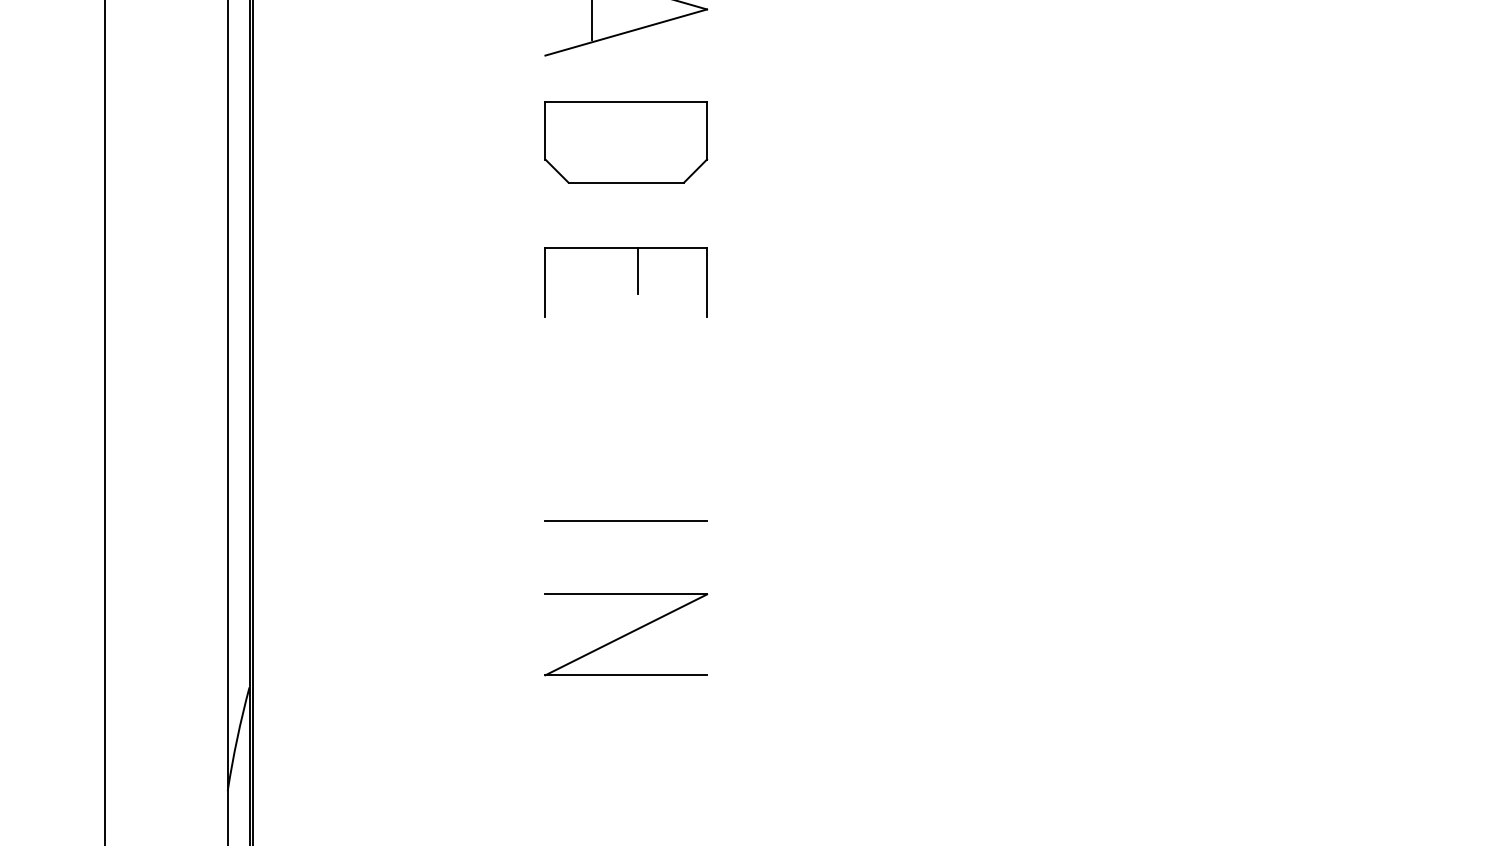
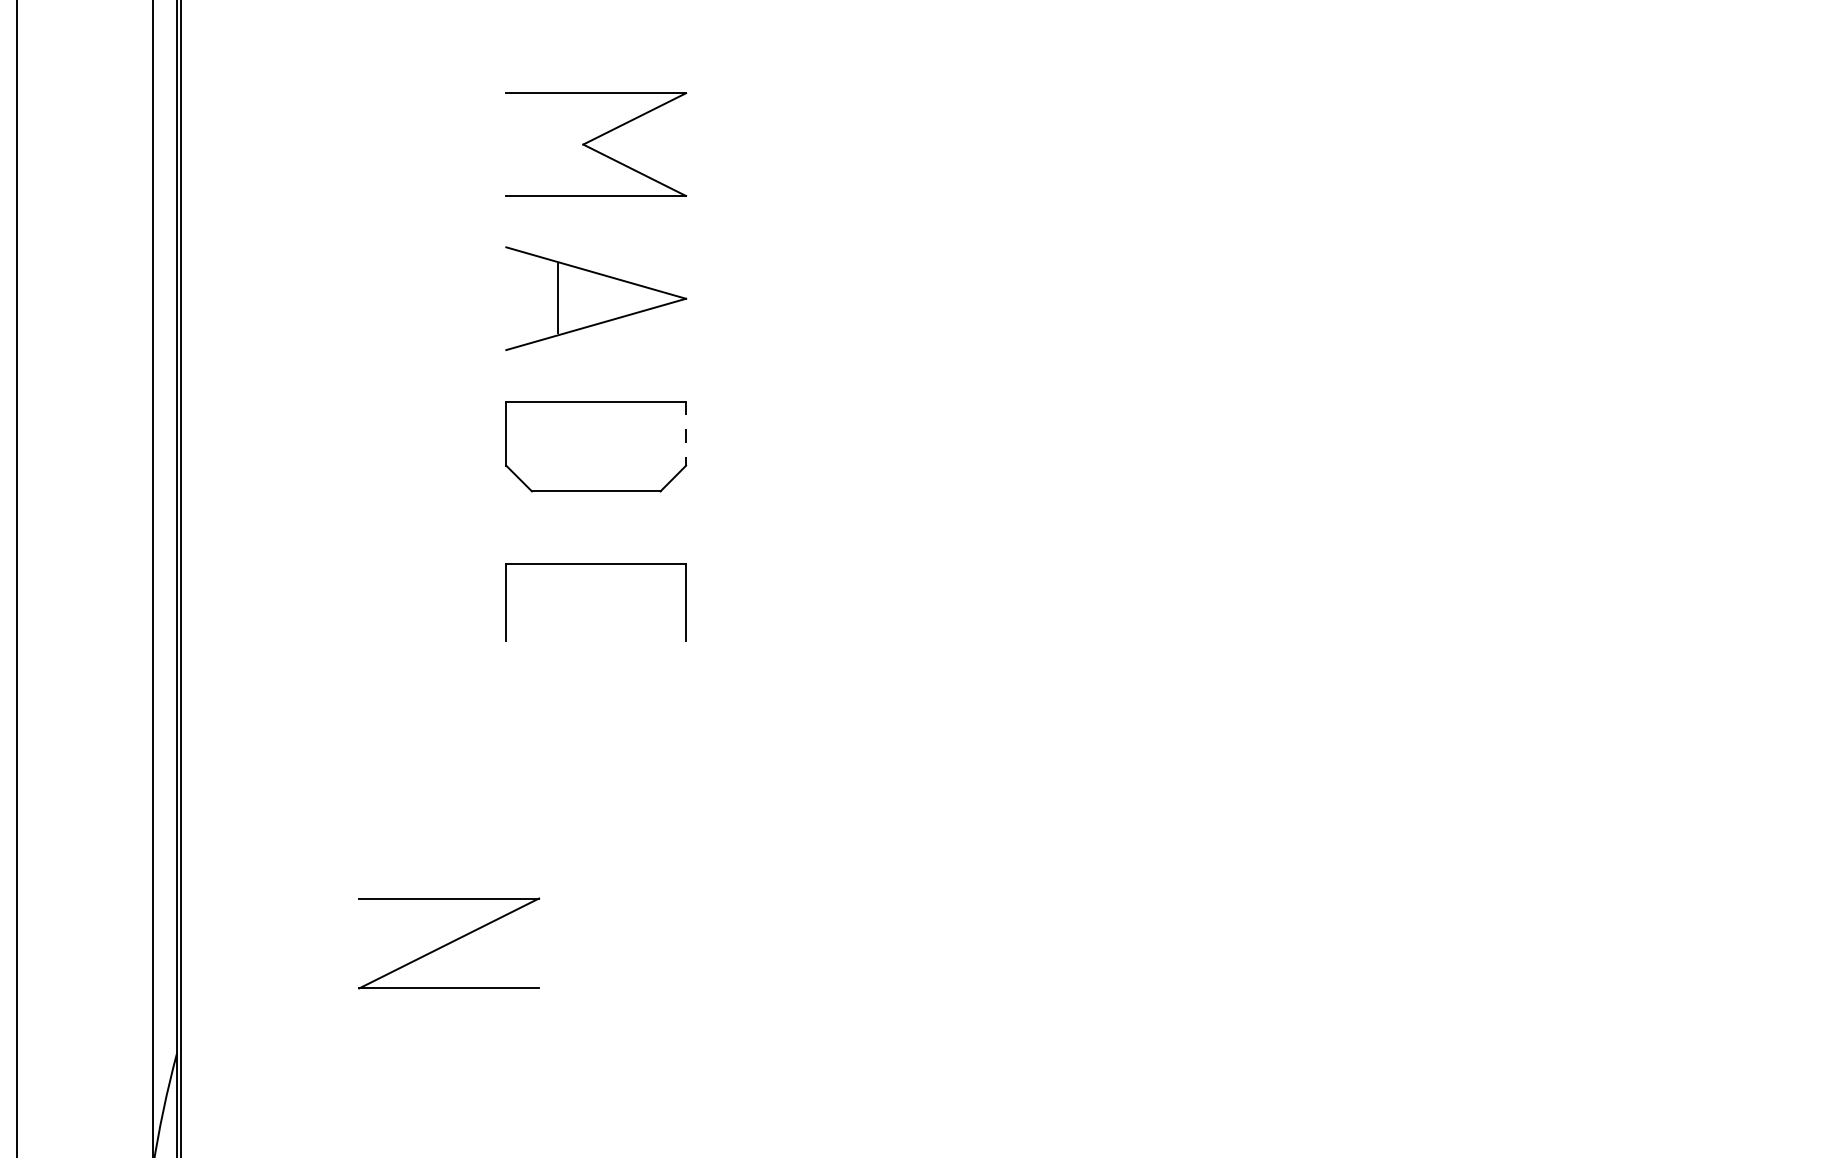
line: (707, 131) -> (686, 434), solid -> dashed
line: (638, 270) -> (609, 589), removed
line: (626, 521) -> (596, 868), removed
part: (626, 634) -> (449, 943), moved

